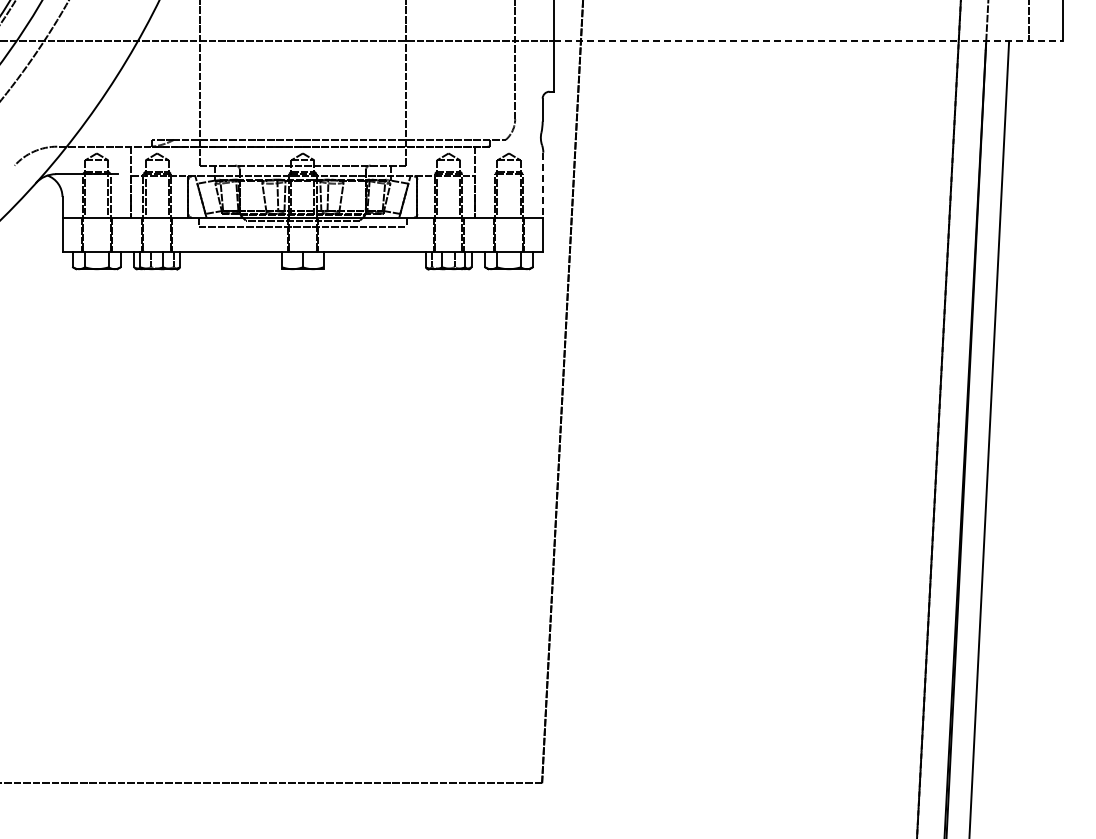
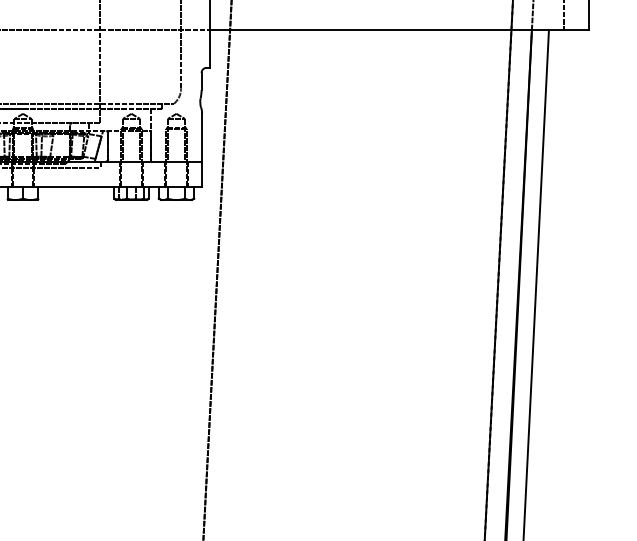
line: (808, 41) -> (399, 30), dashed -> solid
line: (543, 185) -> (202, 137), dashed -> solid

